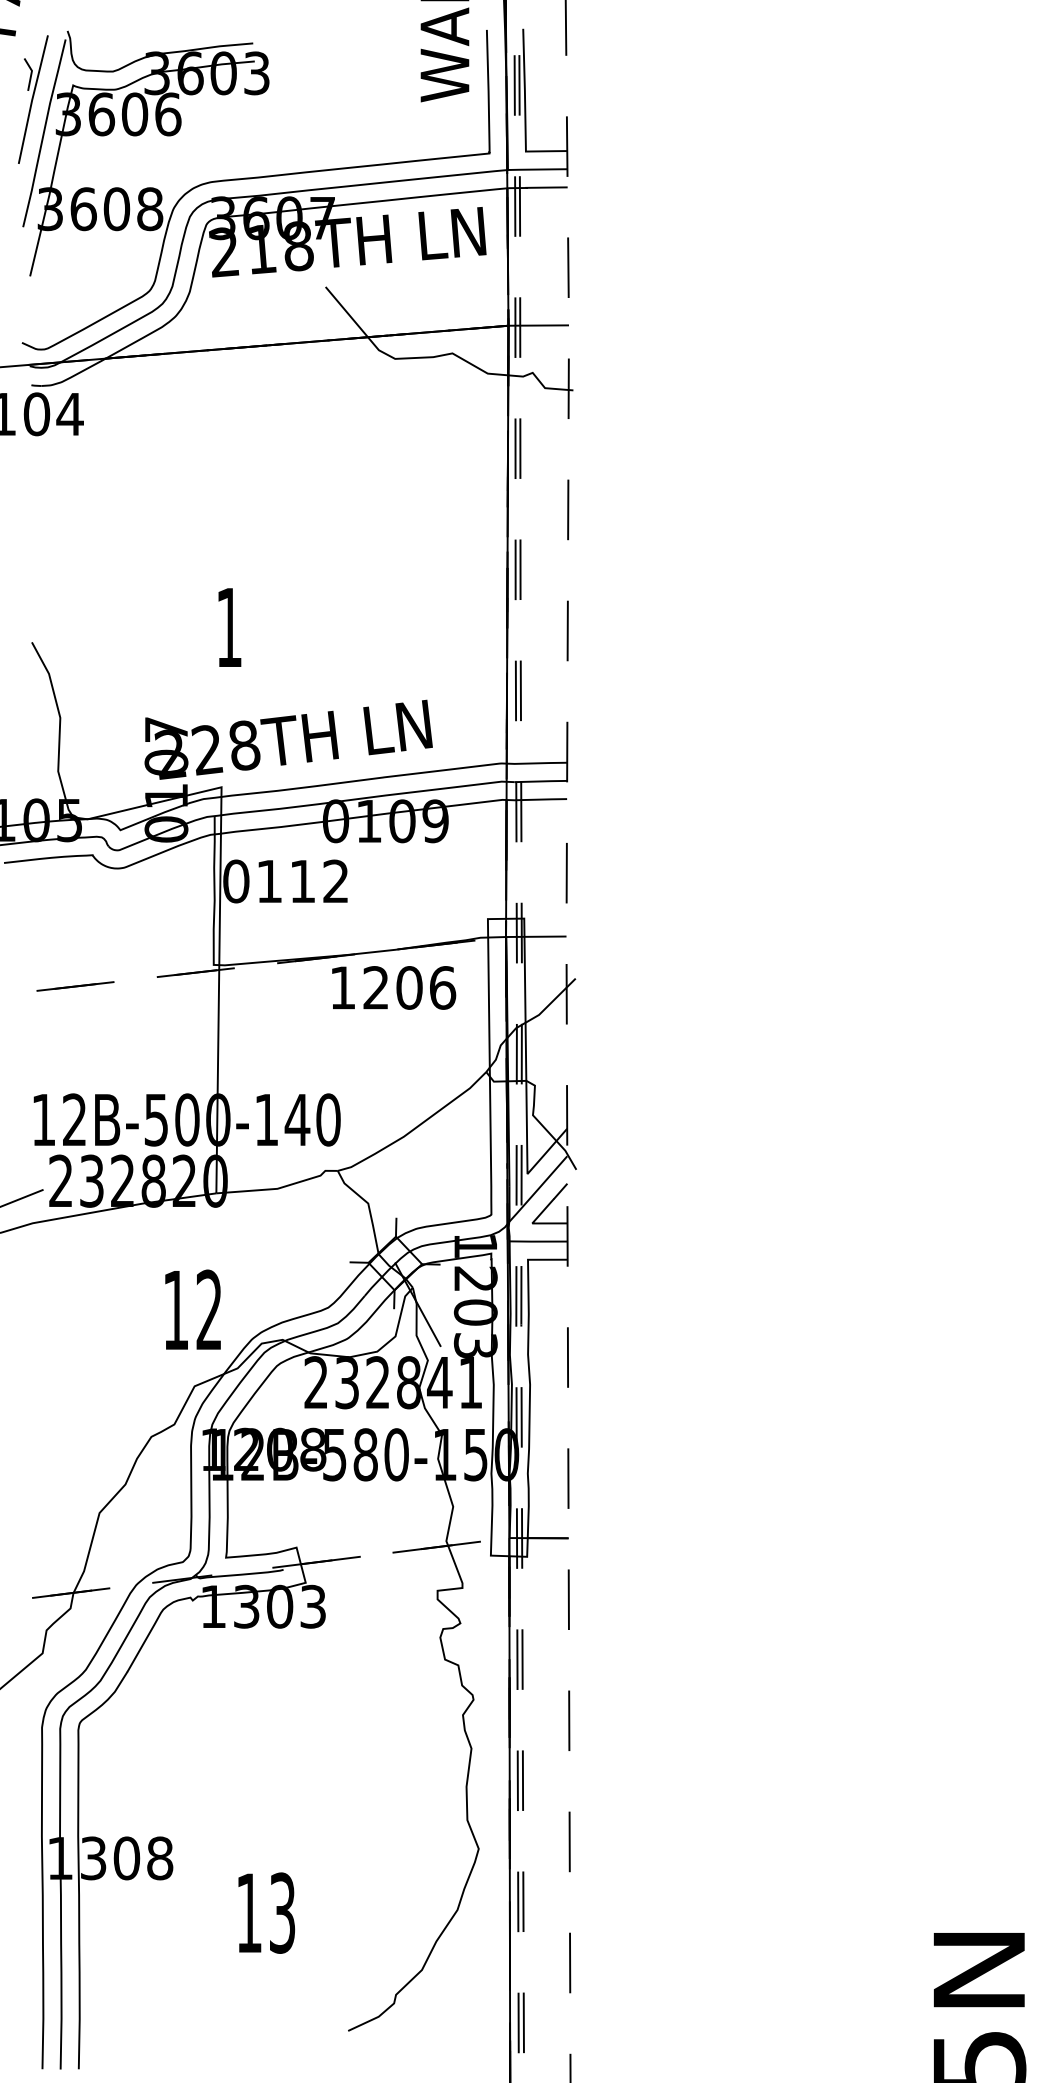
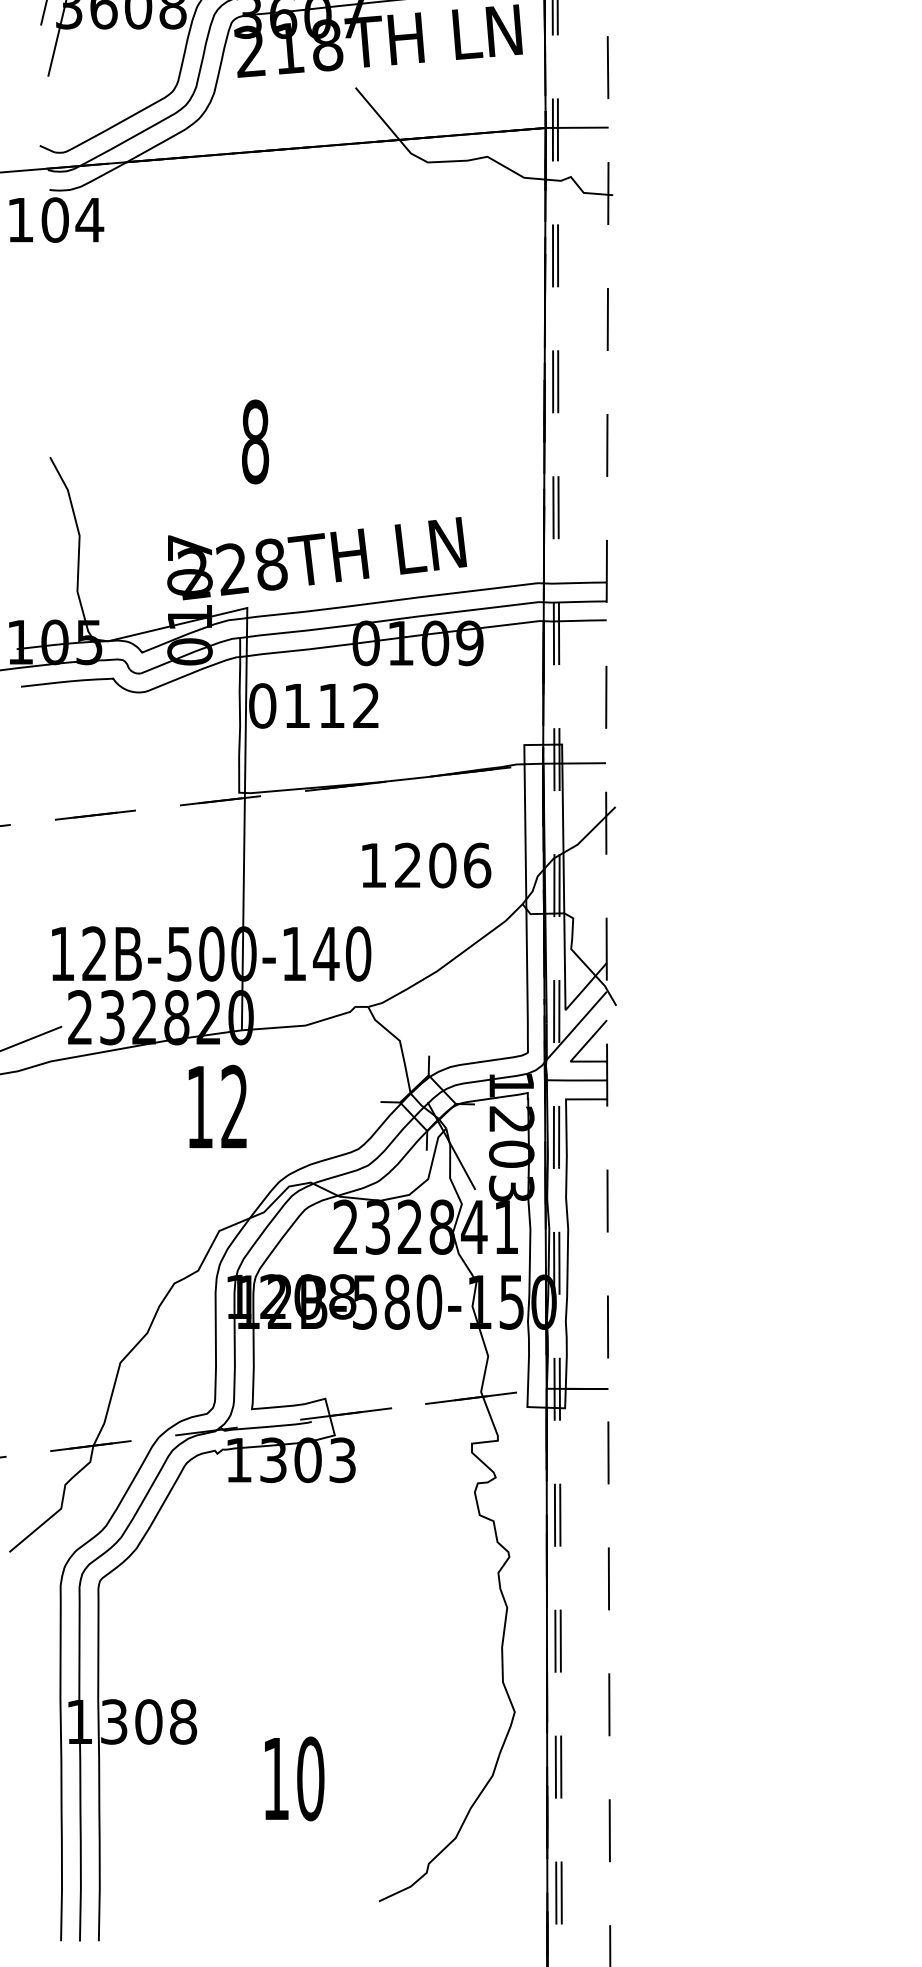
text: (229, 627) -> (255, 441), 1 -> 8
text: (394, 987) -> (427, 865), moved
text: (192, 1309) -> (217, 1106), moved
text: (282, 1912) -> (310, 1778), 13 -> 10

